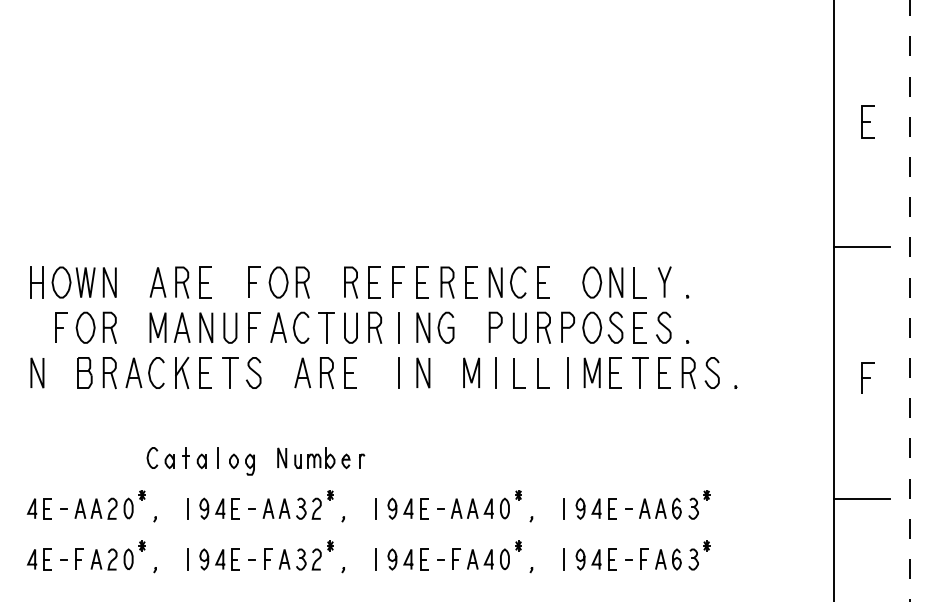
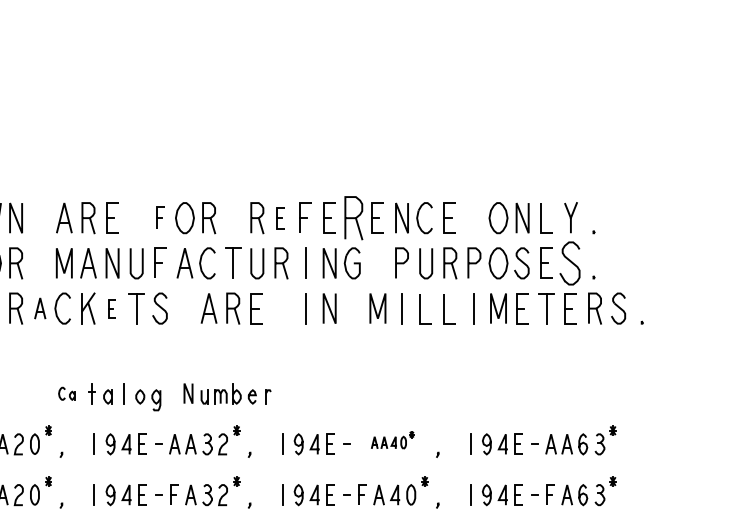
part: (254, 281) -> (160, 217), size x0.7
part: (374, 282) -> (280, 218), size x0.7
part: (447, 282) -> (353, 218), size x1.4
part: (663, 327) -> (569, 263), size x1.4
part: (133, 372) -> (39, 308), size x0.7
part: (205, 372) -> (111, 308), size x0.6
part: (160, 458) -> (66, 394), size x0.6
part: (485, 504) -> (391, 440), size x0.6

